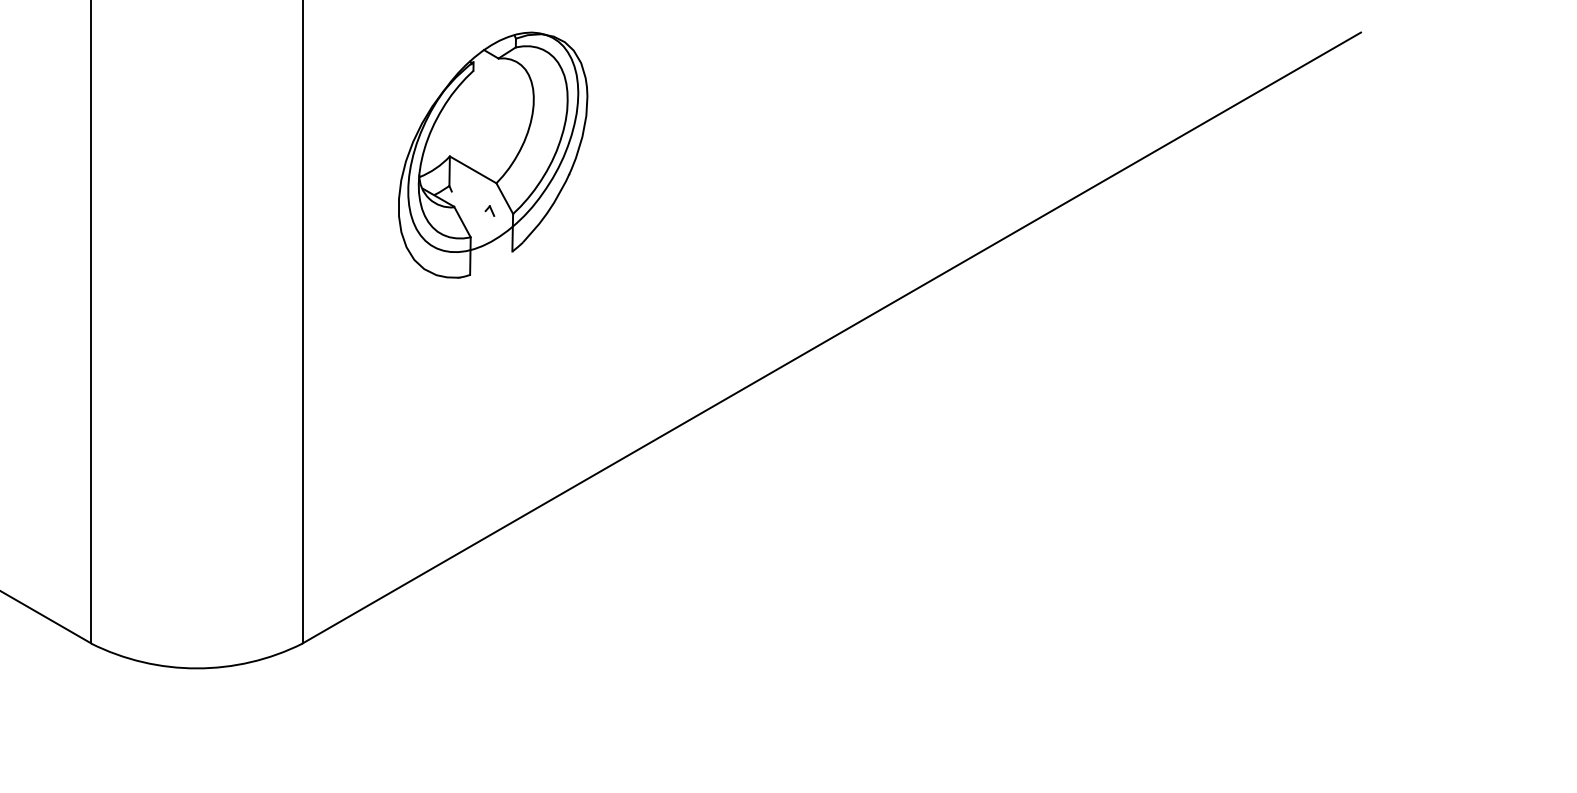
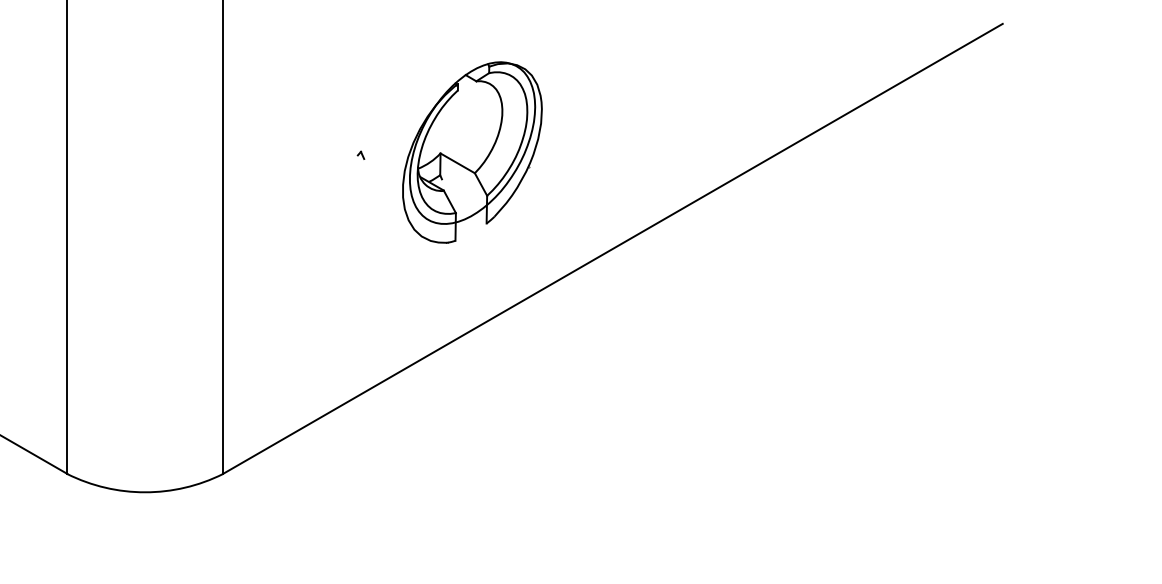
part: (493, 154) -> (472, 152), moved

